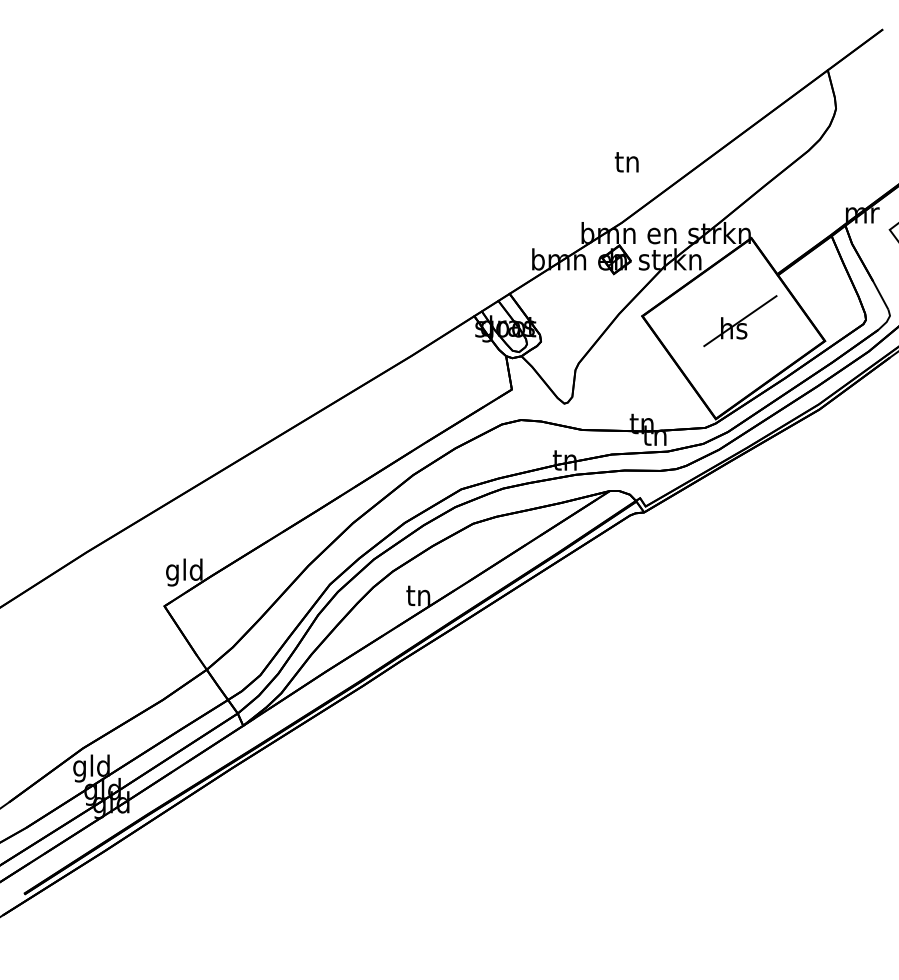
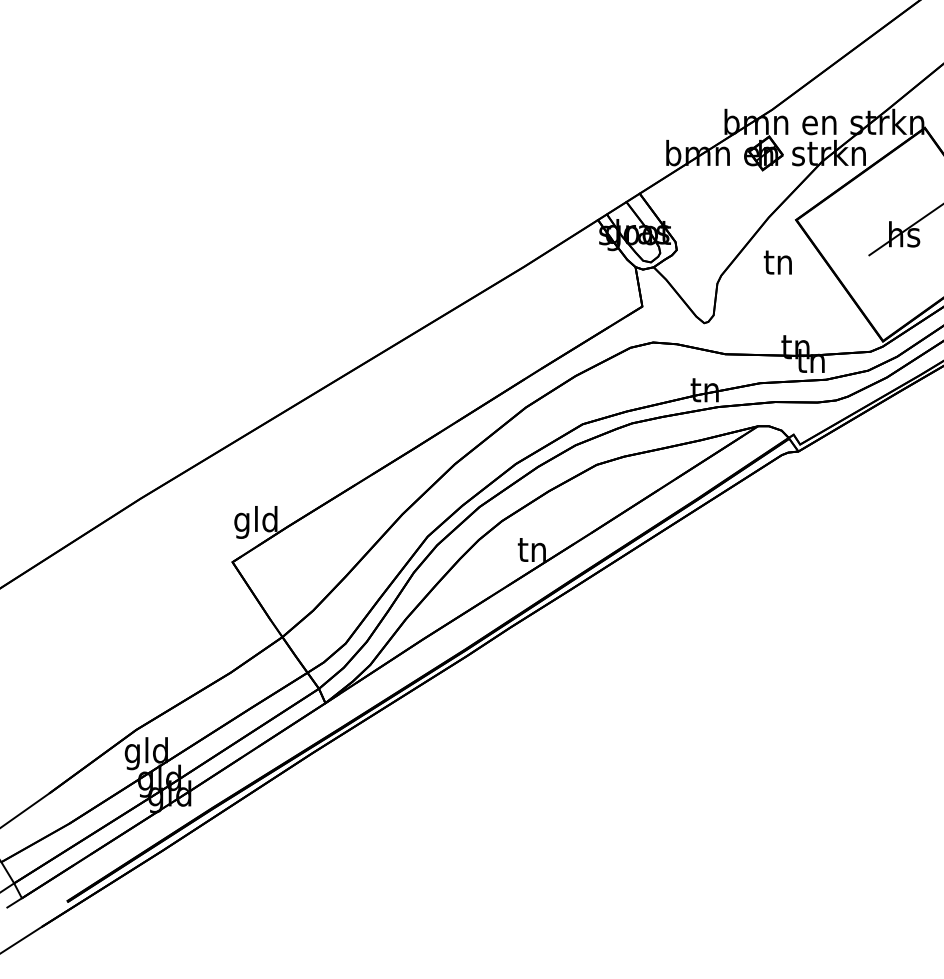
text: (626, 162) -> (777, 262), moved

